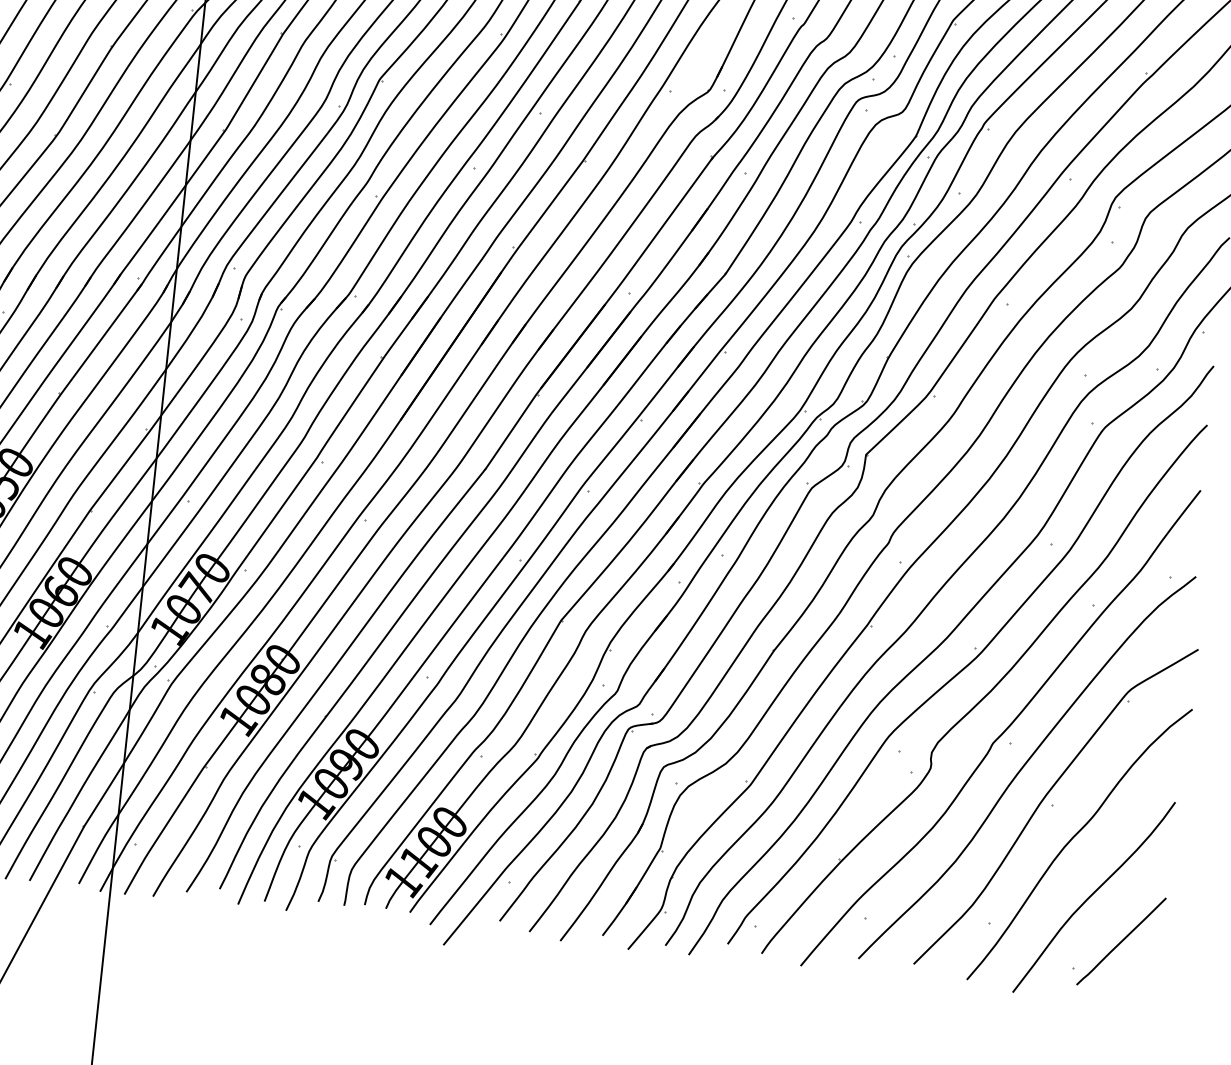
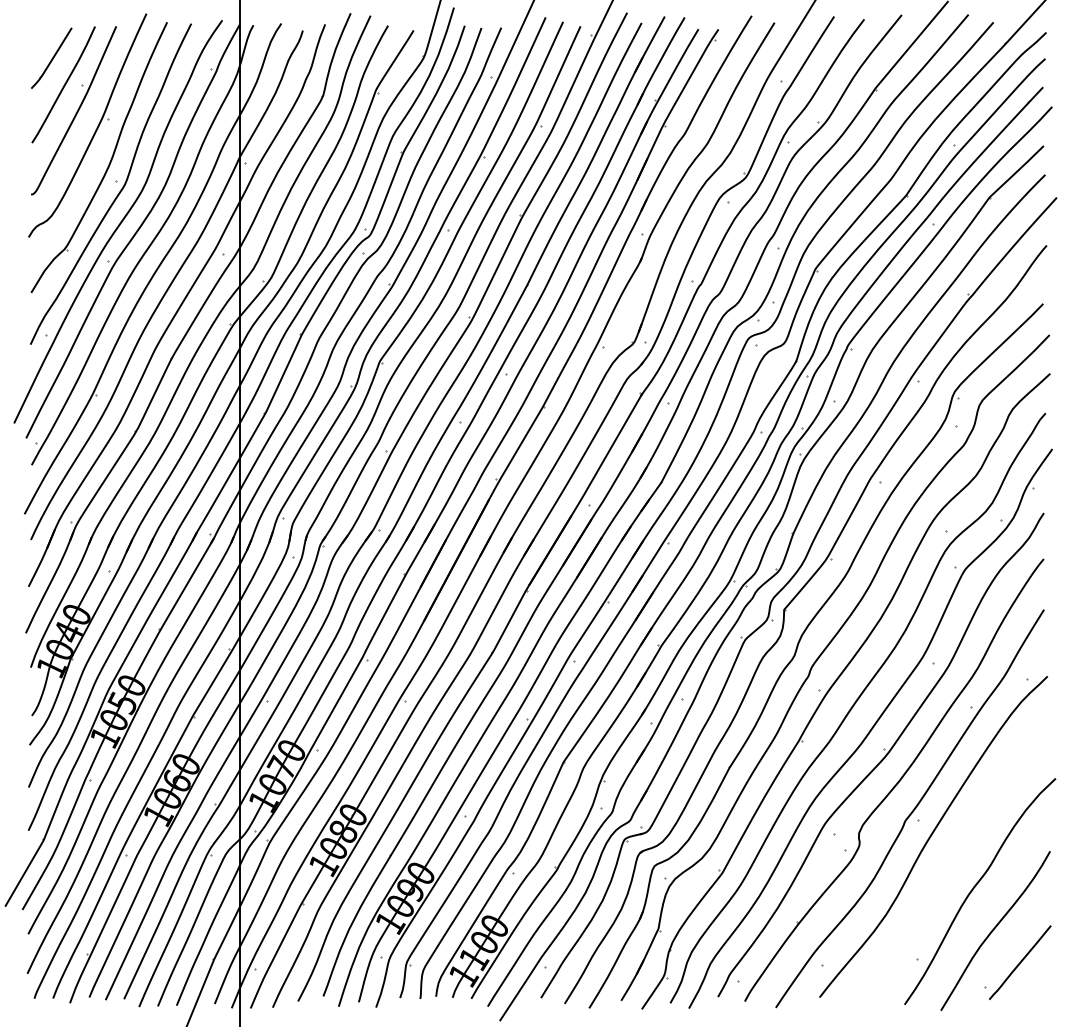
part: (1055, 806) -> (958, 864), removed

